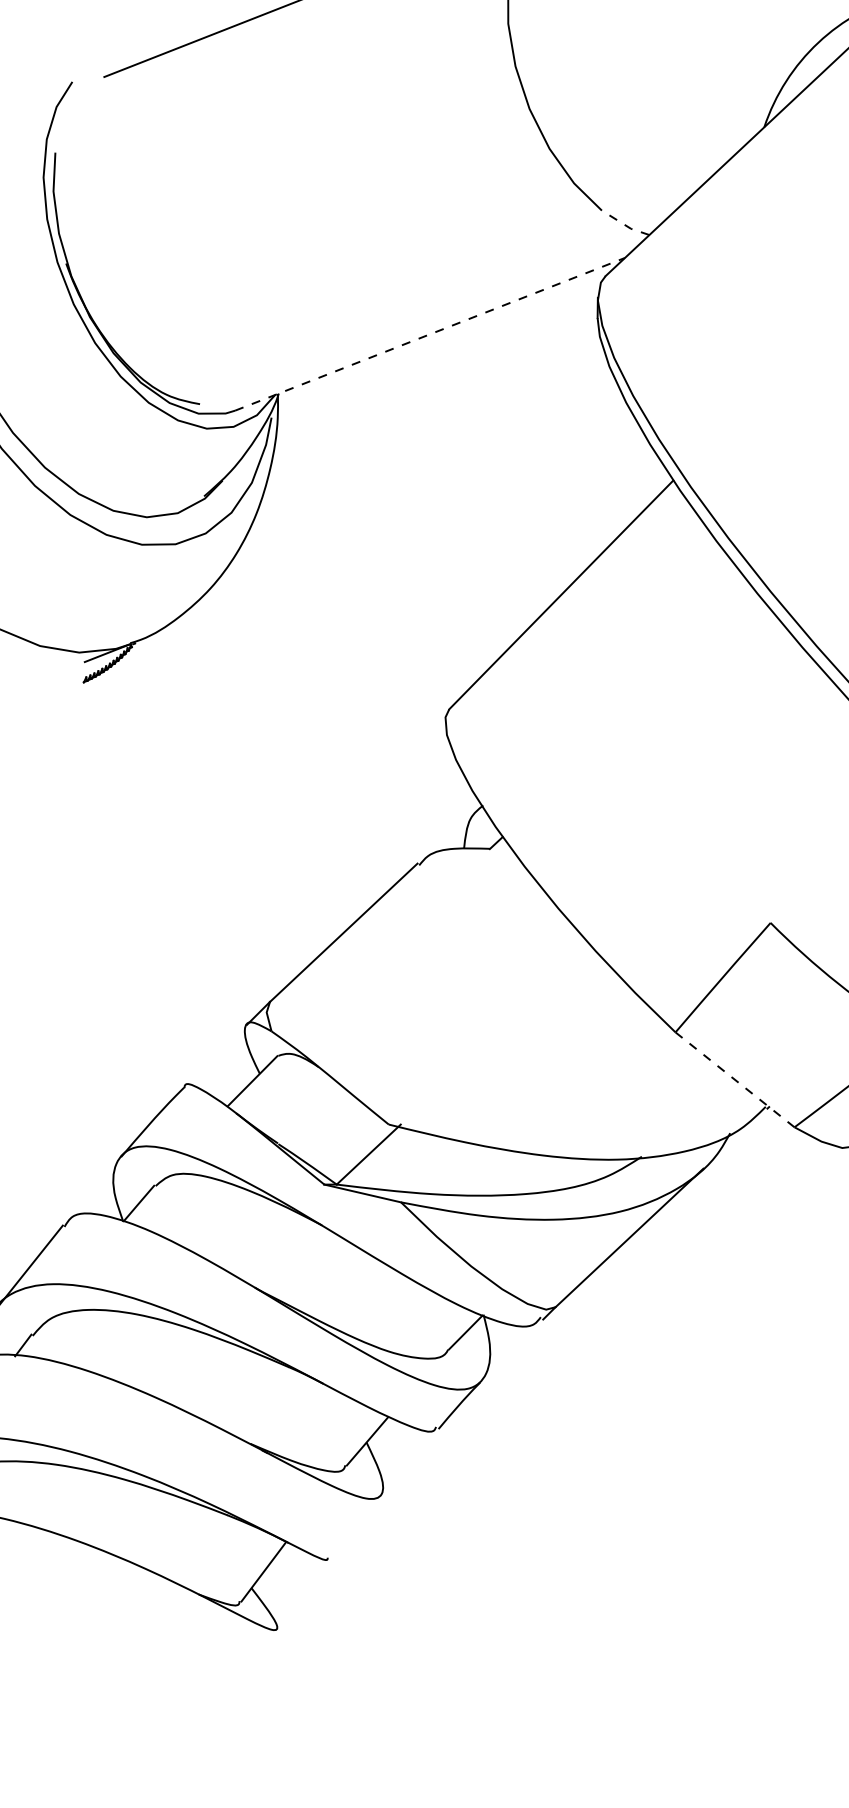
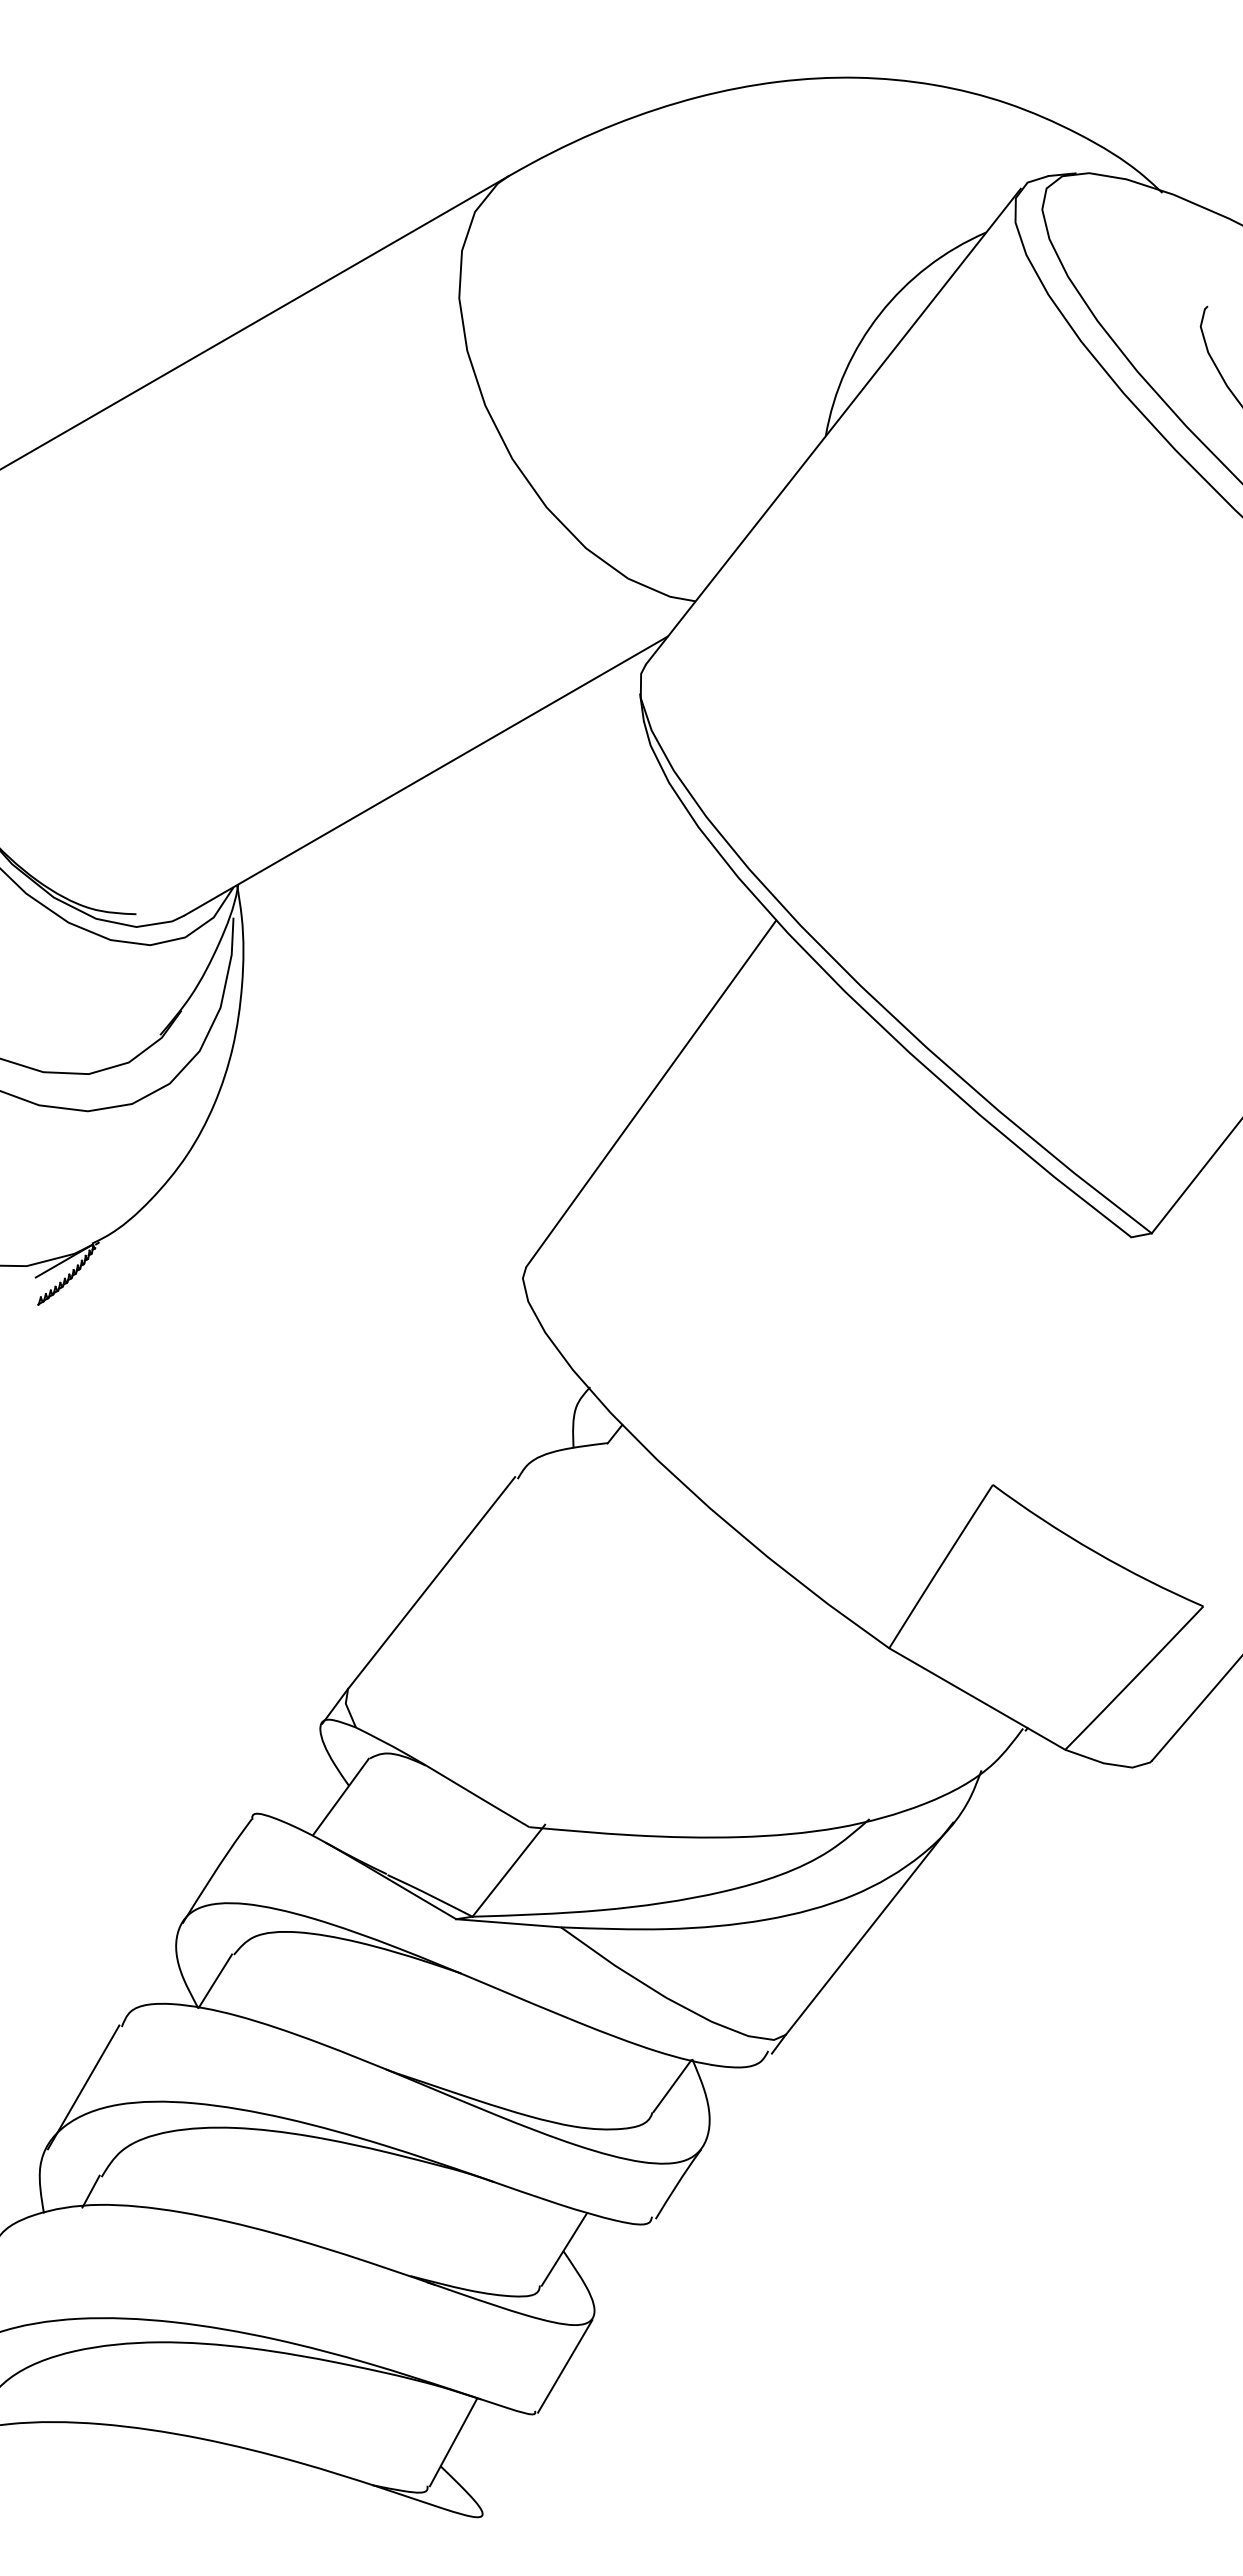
line: (625, 224) -> (661, 592), dashed -> solid
line: (430, 333) -> (426, 775), dashed -> solid
line: (735, 1080) -> (977, 1699), dashed -> solid
line: (355, 1528) -> (565, 2366), added

